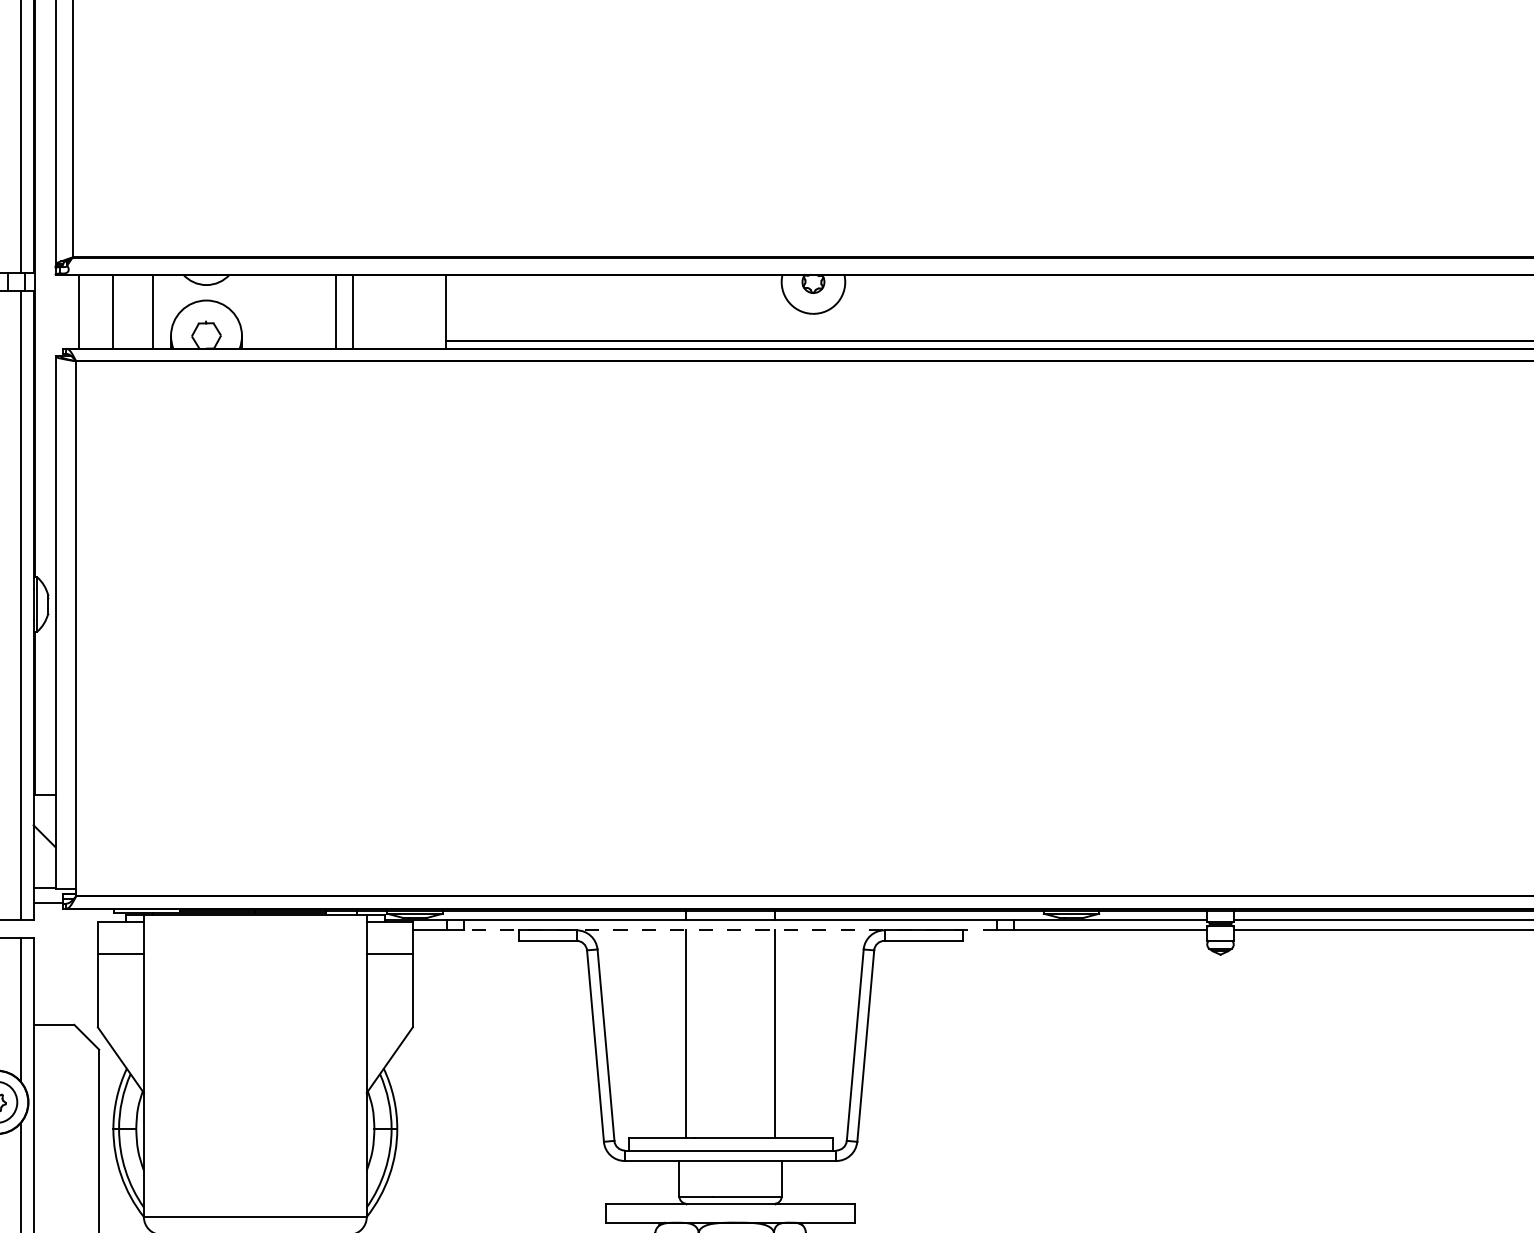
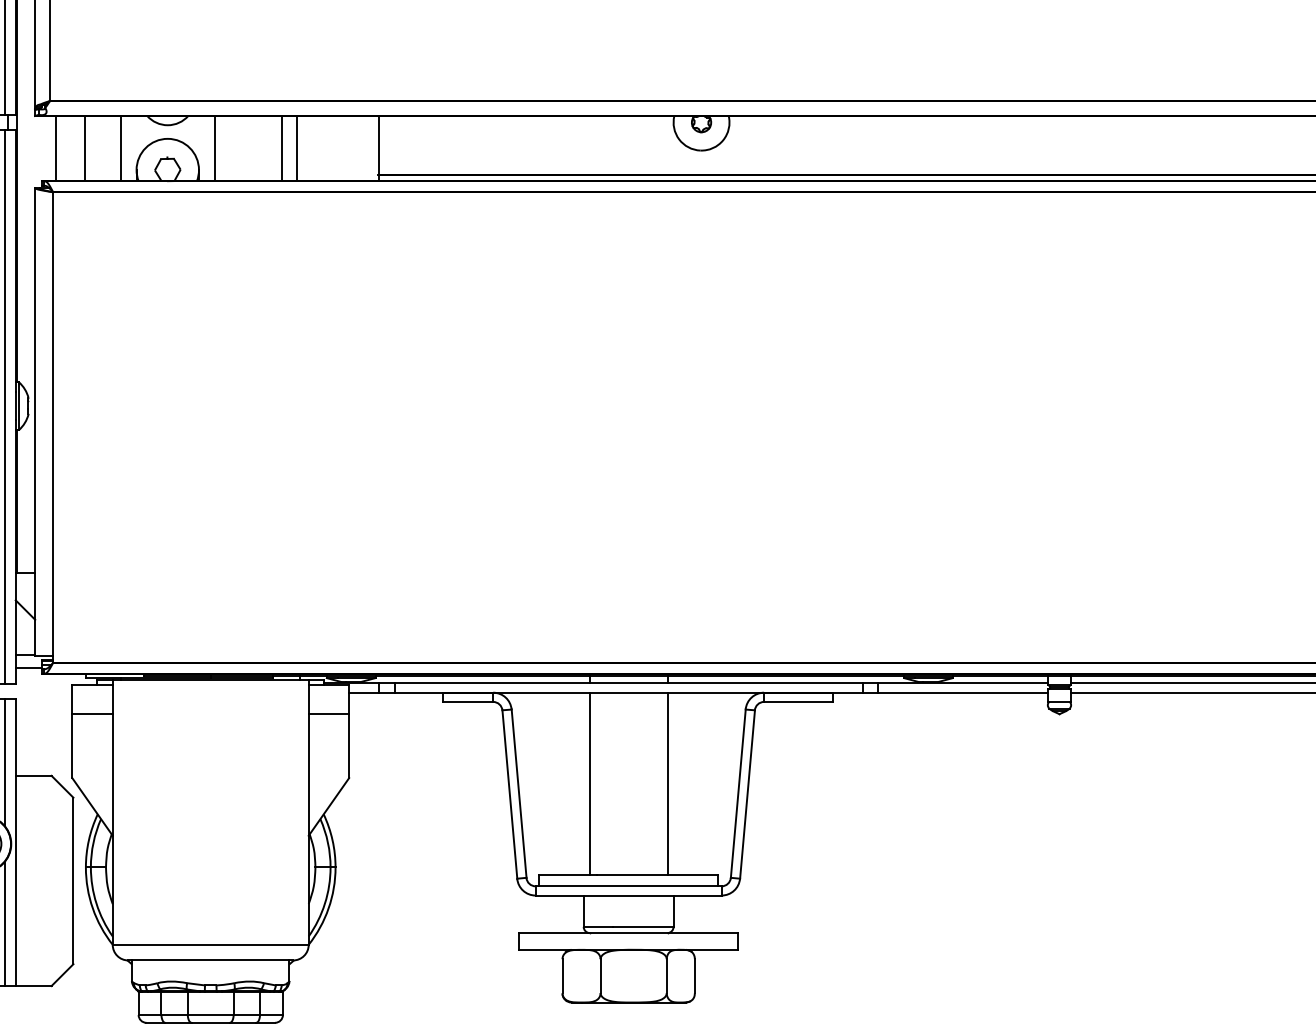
line: (259, 311) -> (214, 148), added
line: (730, 930) -> (628, 692), dashed -> solid

